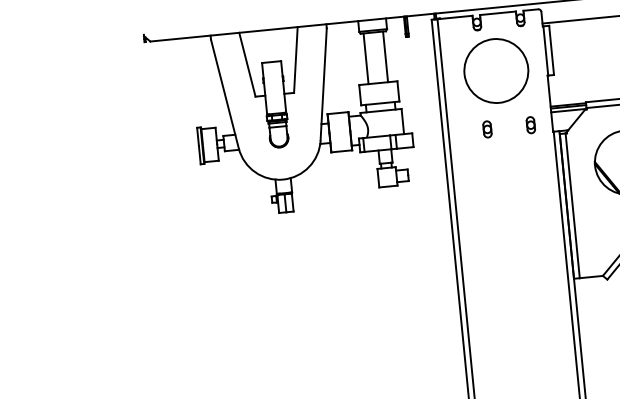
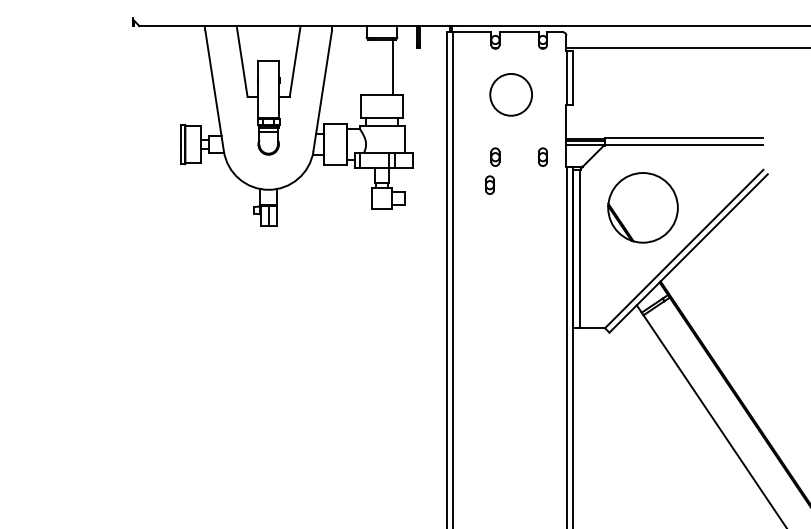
line: (366, 58) -> (371, 67), removed
circle: (495, 70) -> (510, 94), size x0.6
part: (484, 154) -> (489, 184), added

